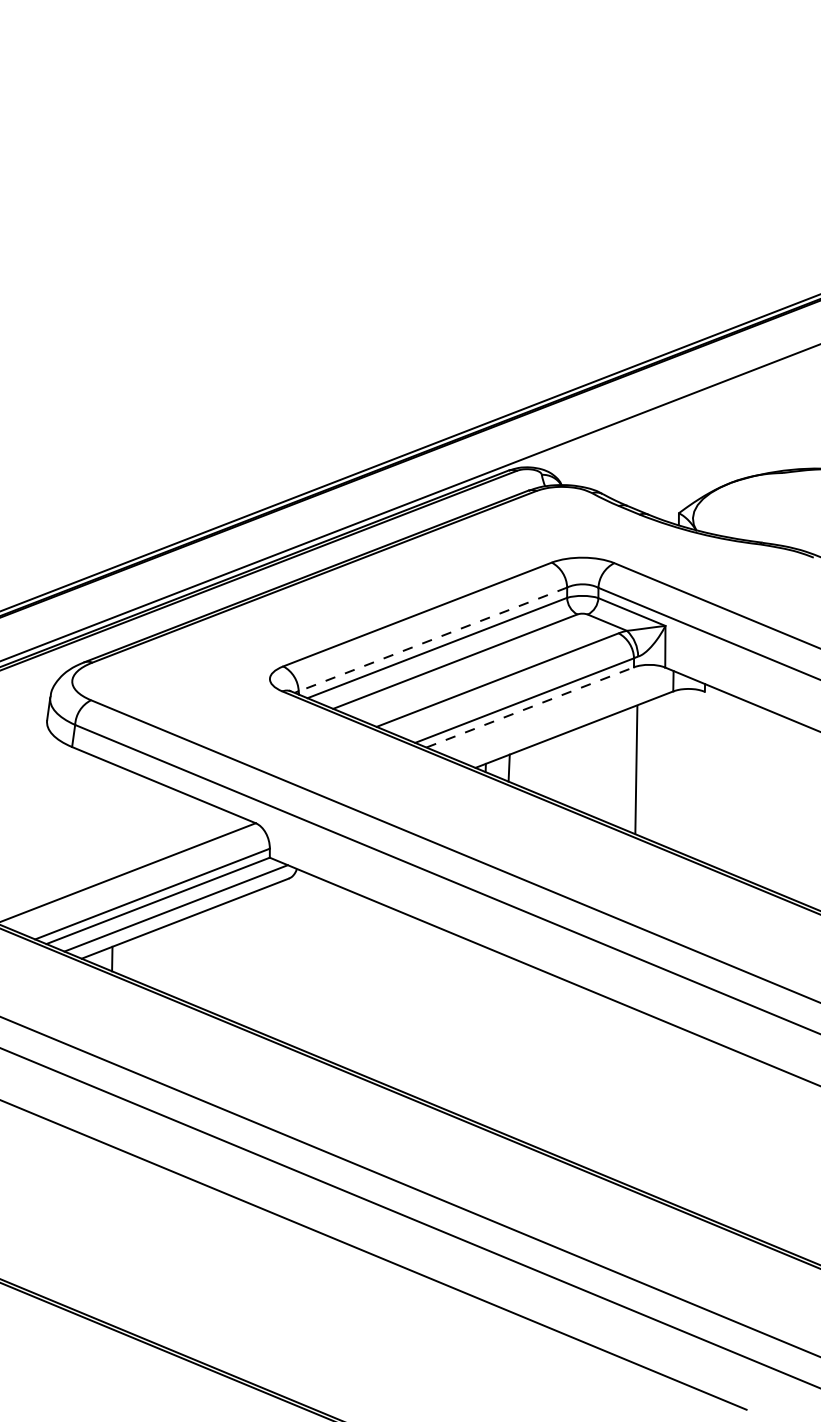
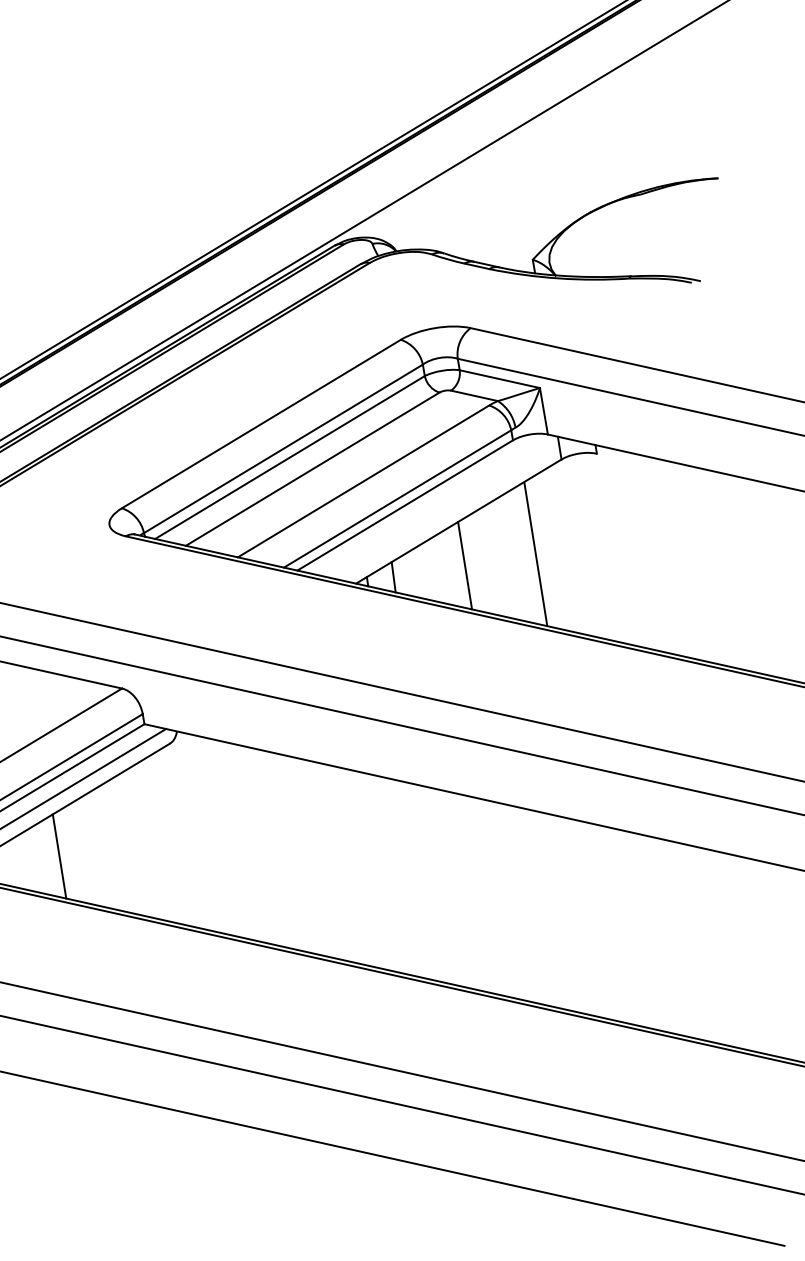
line: (432, 639) -> (282, 448), dashed -> solid
line: (530, 707) -> (405, 505), dashed -> solid
line: (572, 768) -> (464, 565), added
line: (175, 959) -> (59, 856), added

